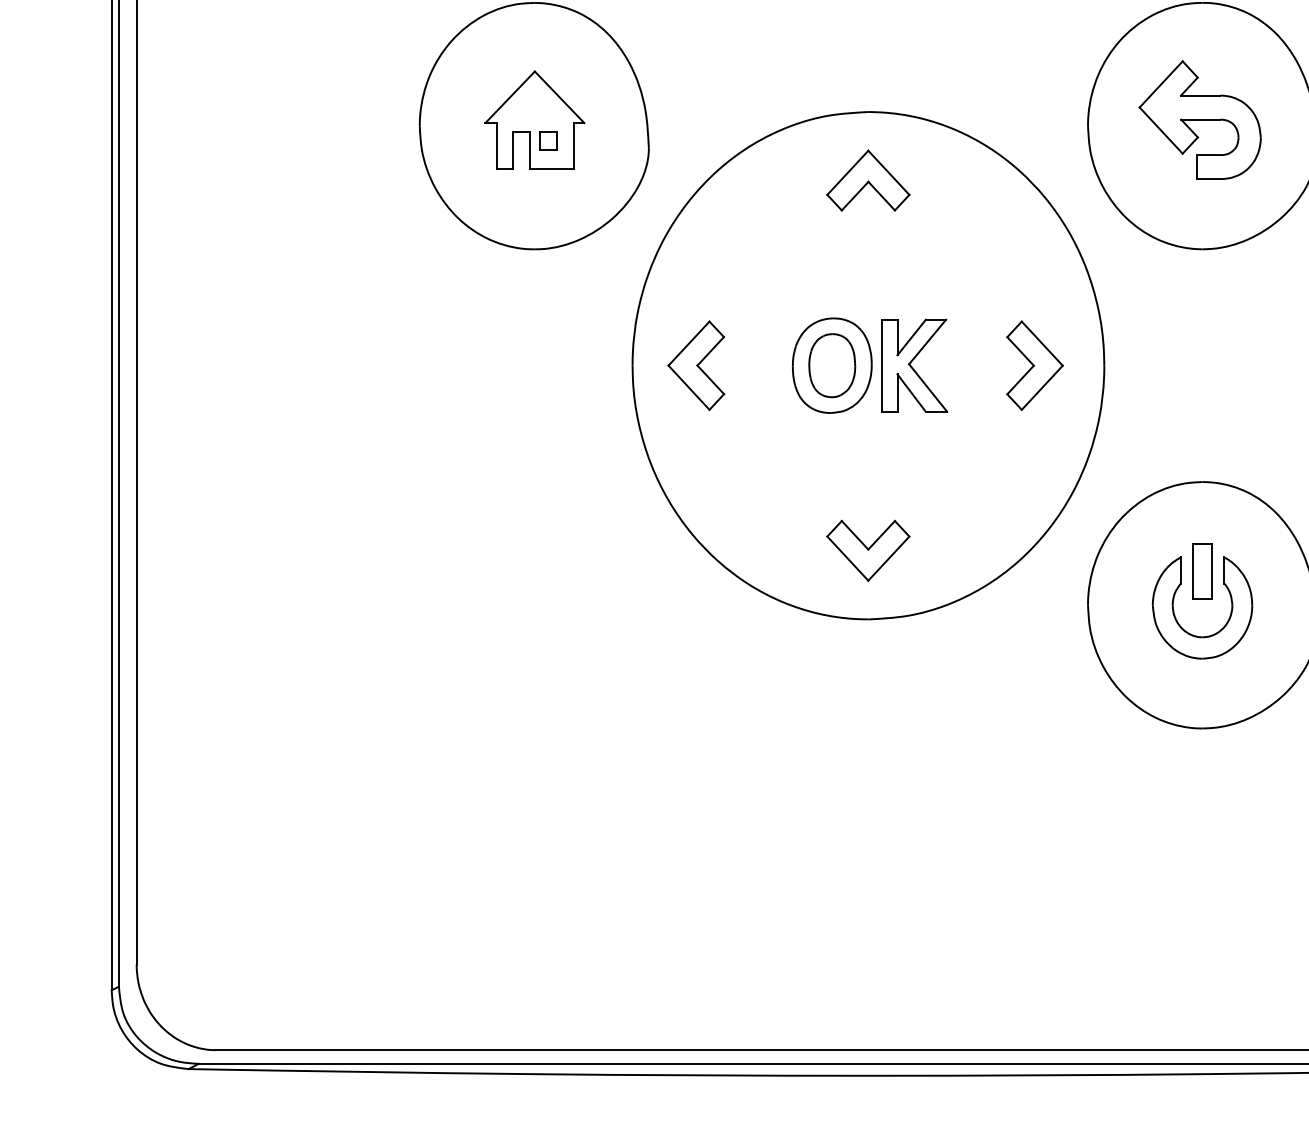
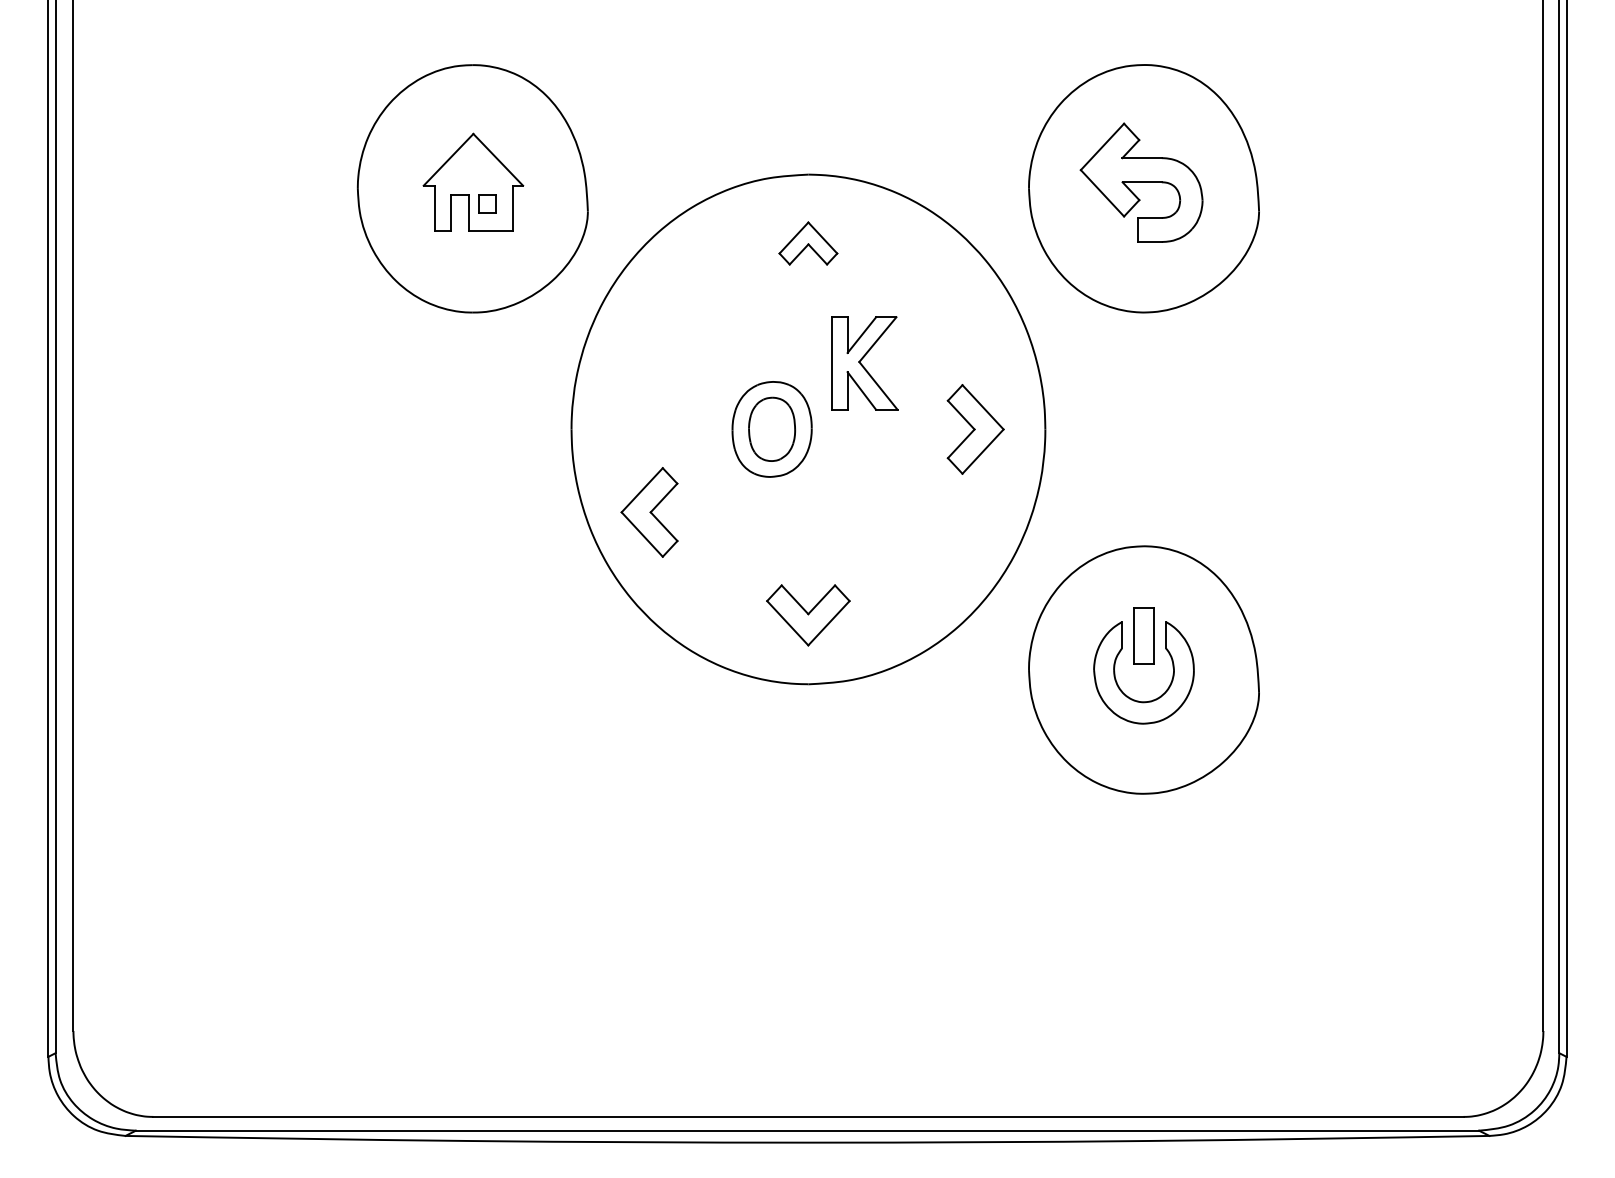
part: (868, 180) -> (808, 243), size x0.7
part: (696, 365) -> (649, 512), moved
part: (914, 365) -> (864, 363), moved

